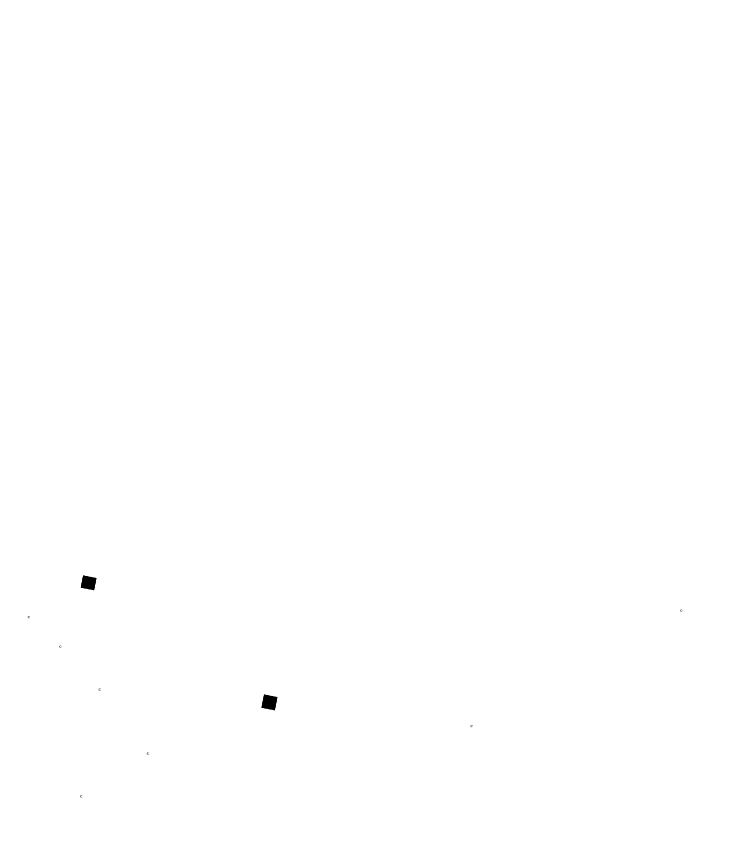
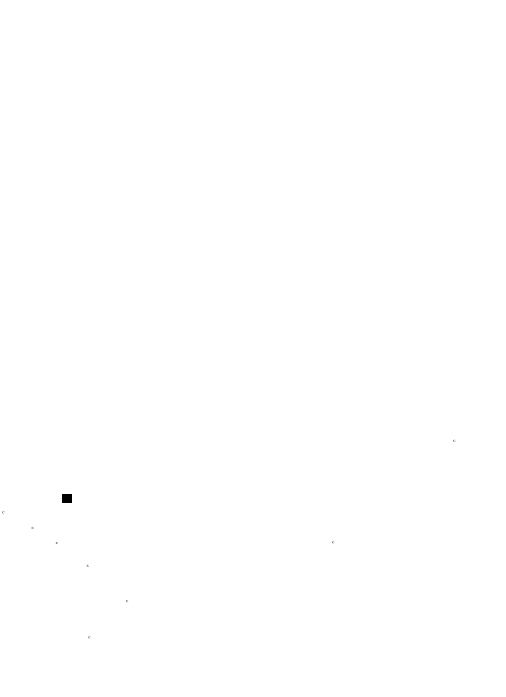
part: (269, 702) -> (199, 552), removed

